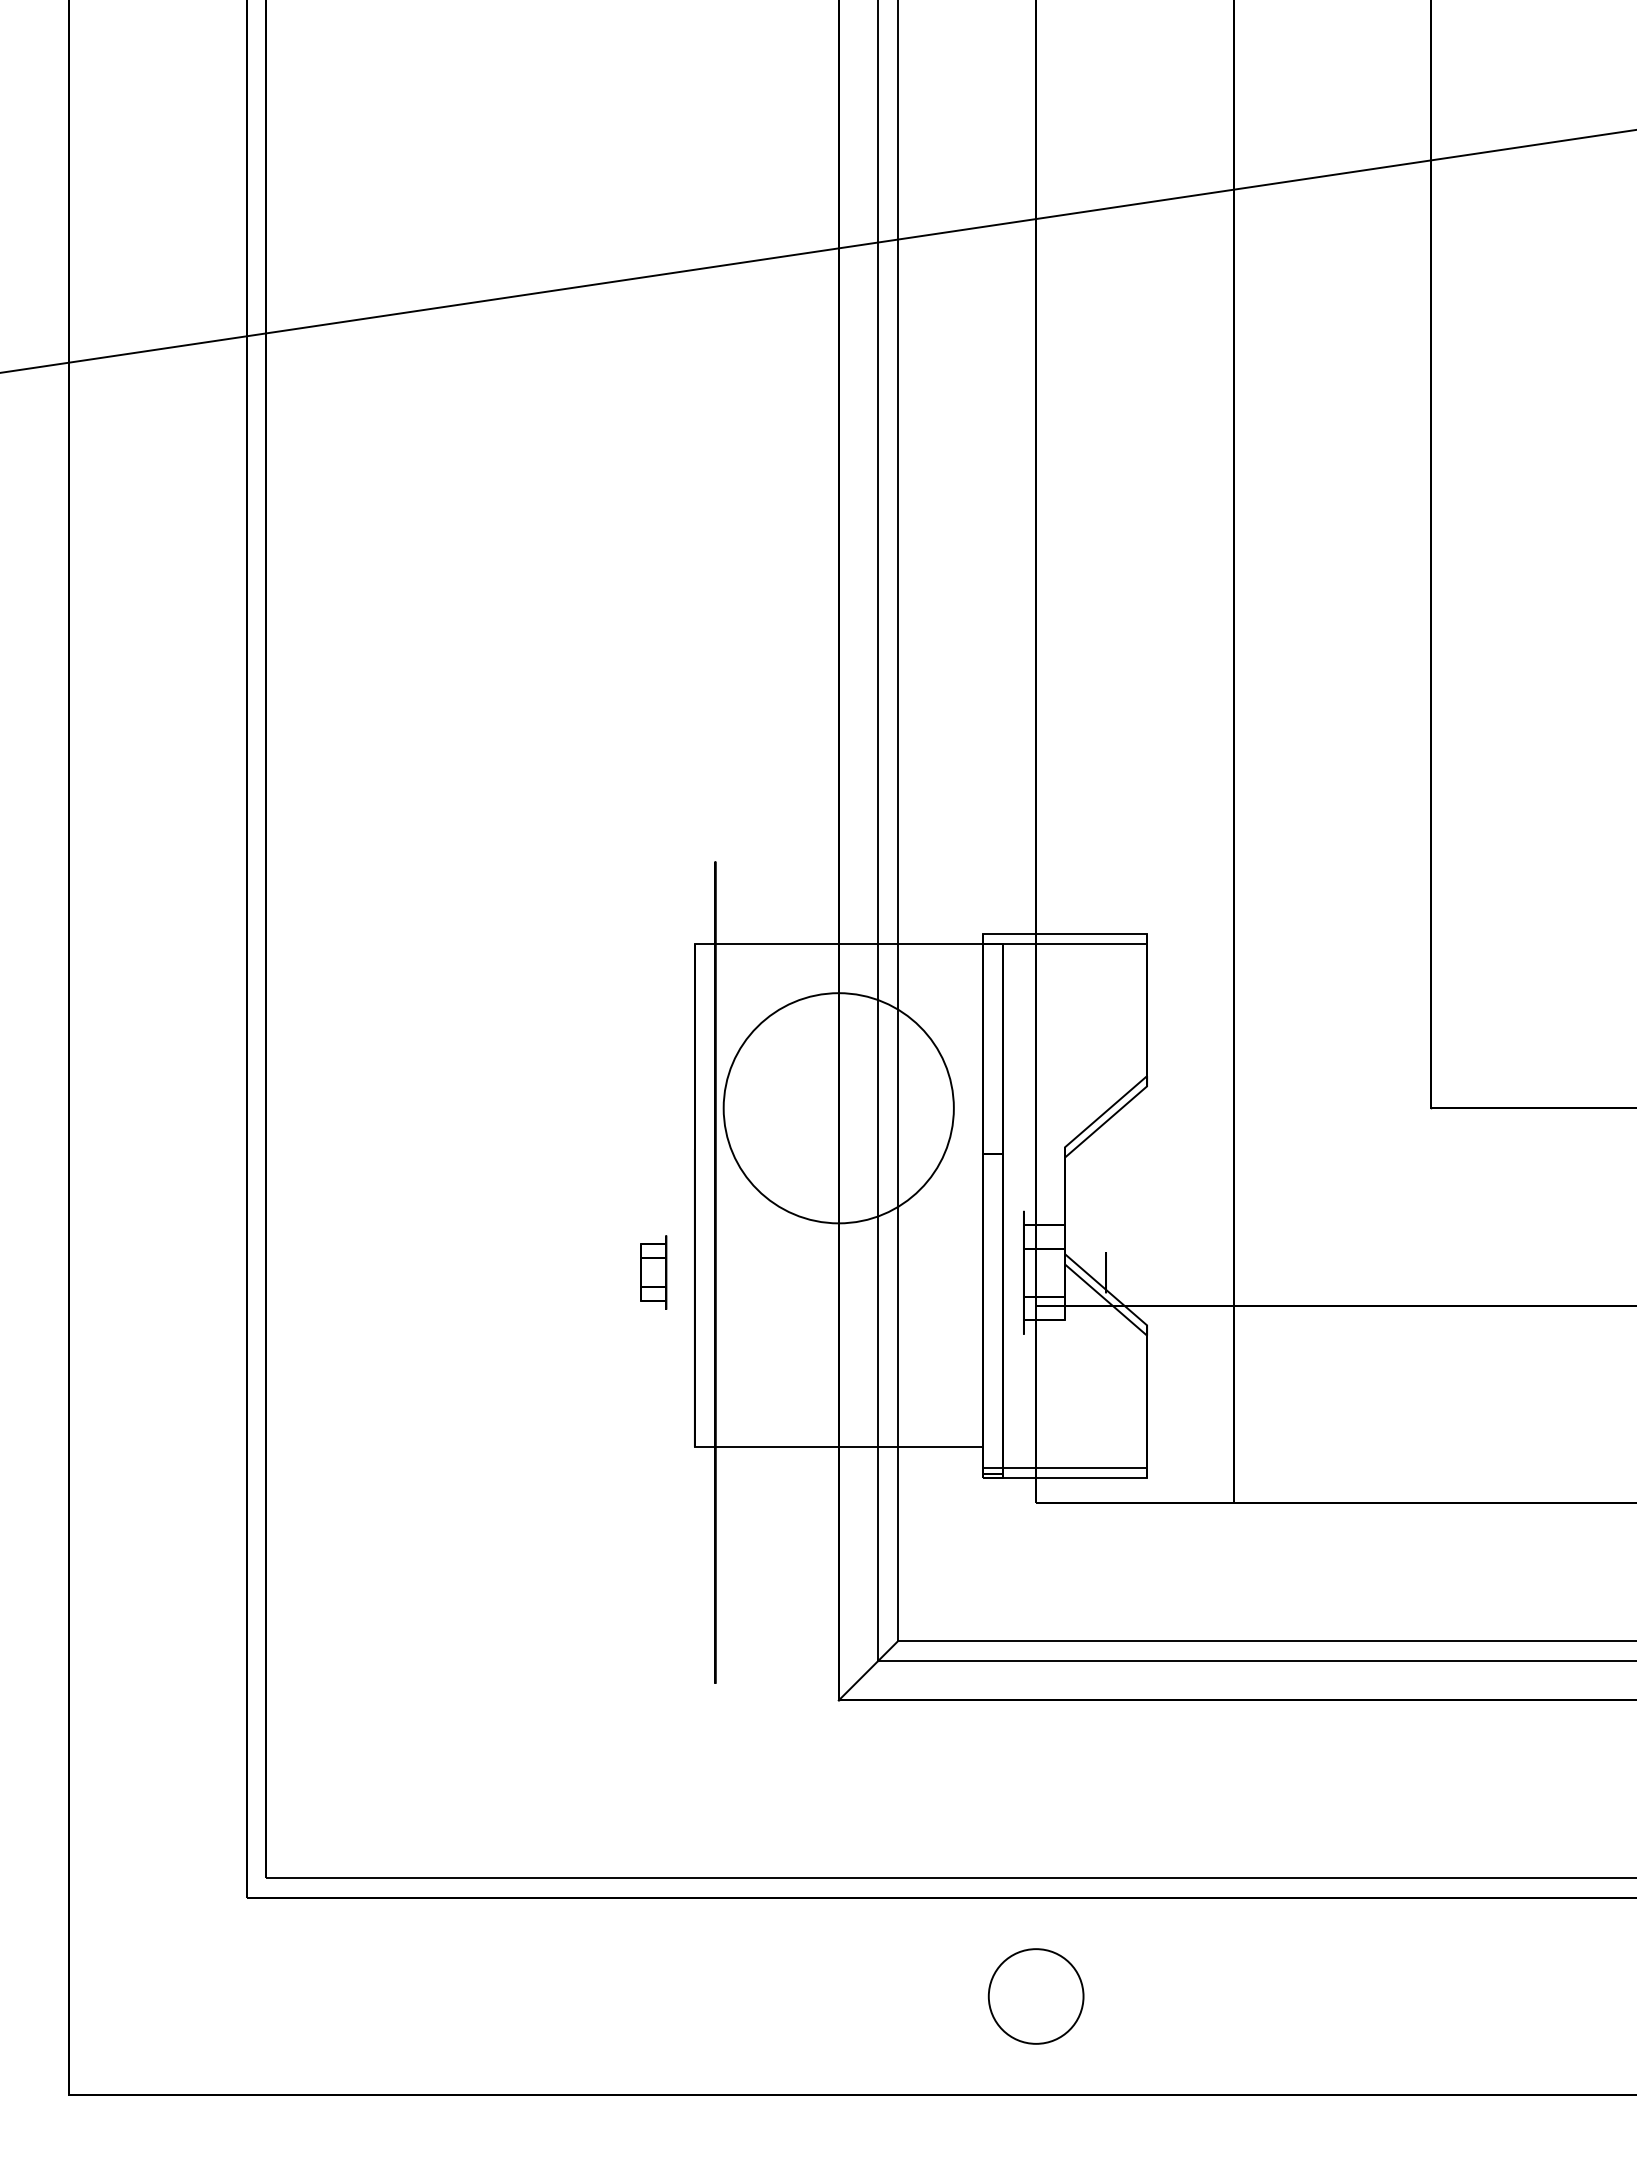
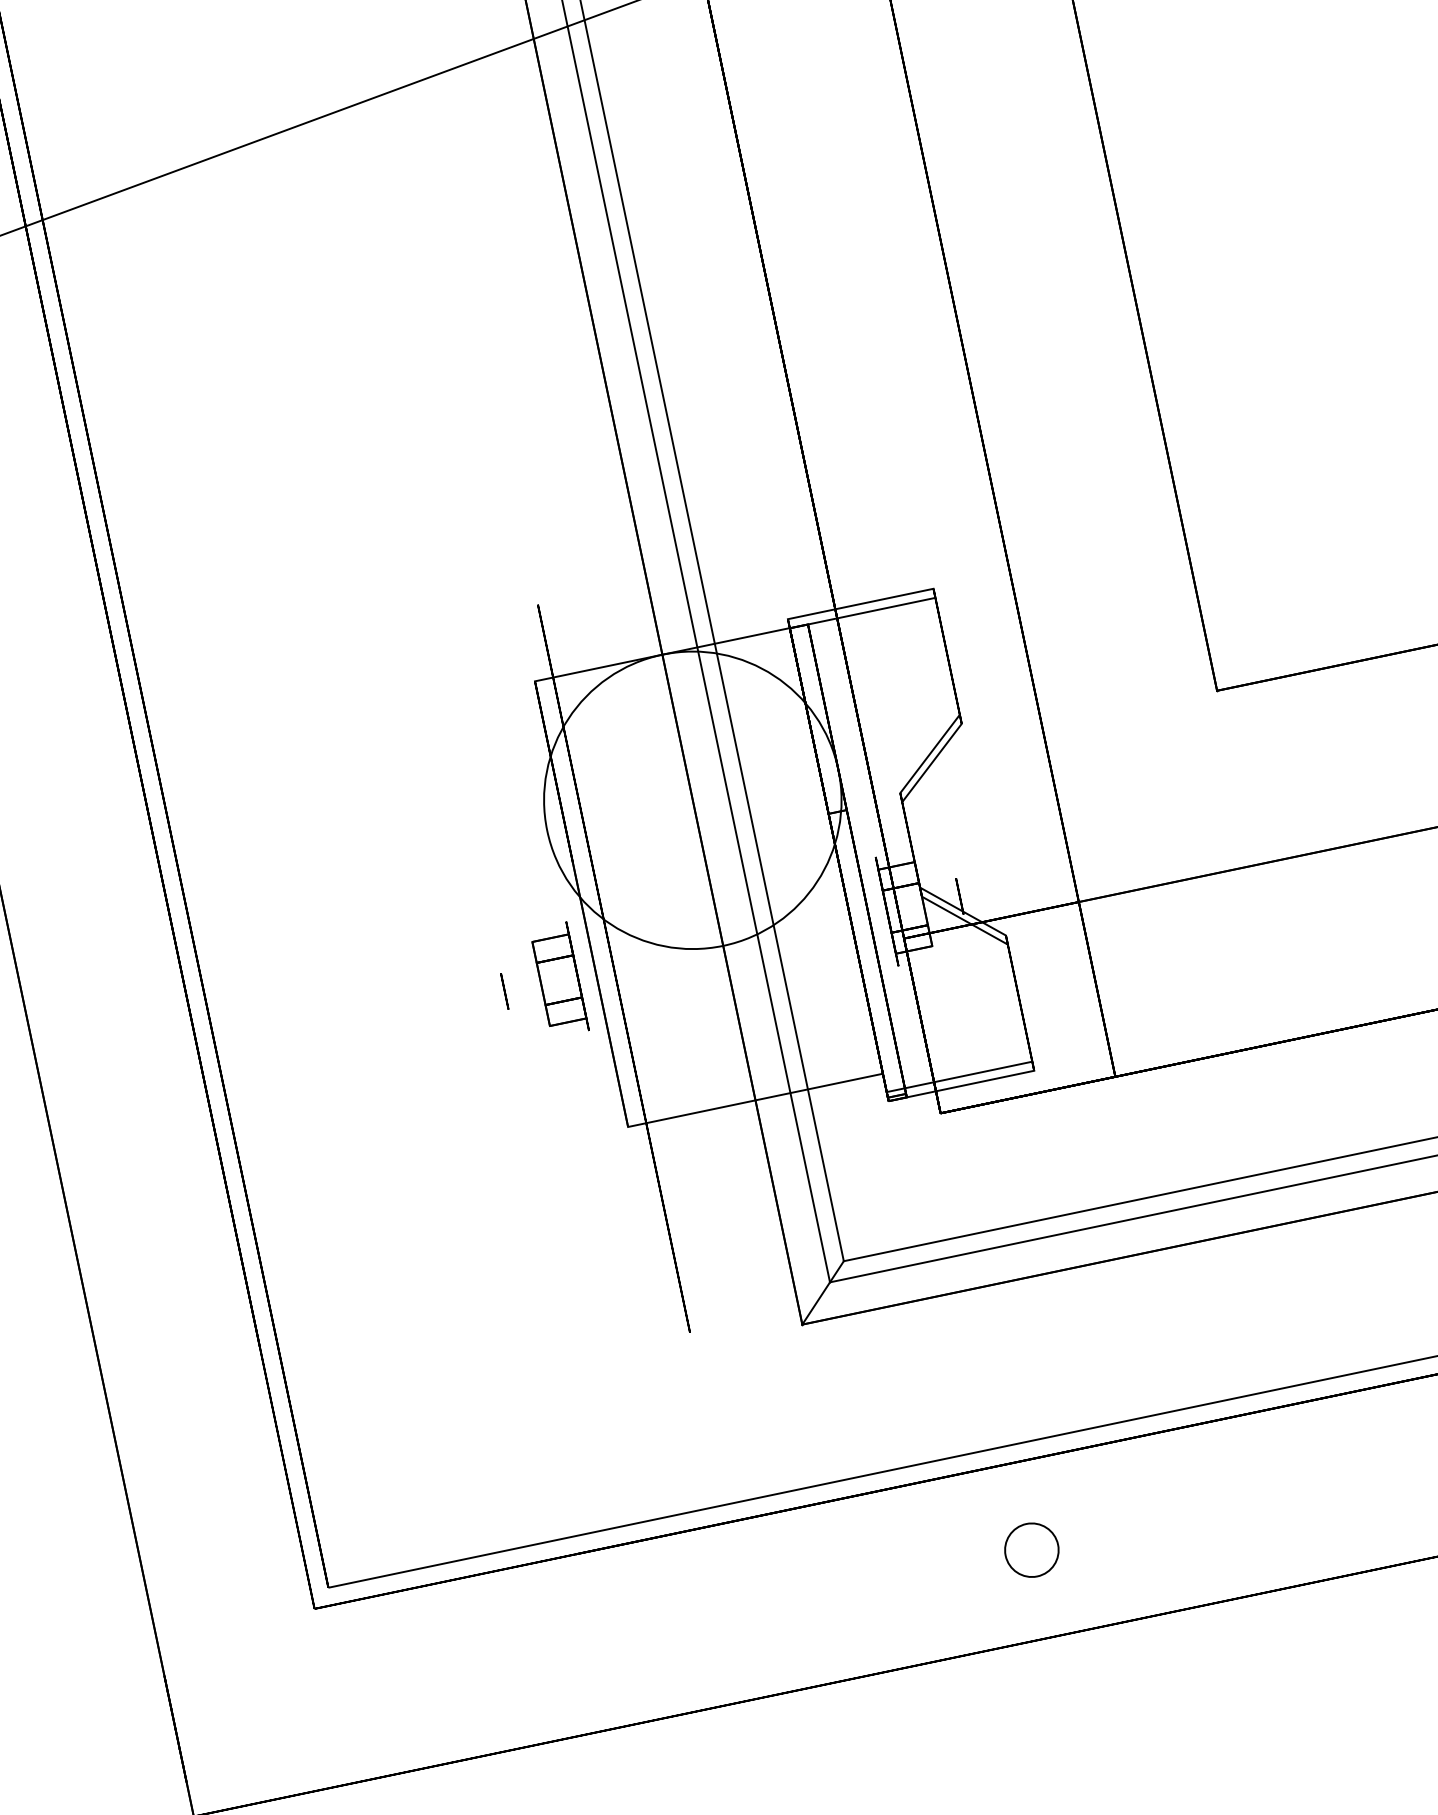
circle: (838, 1107) -> (692, 799), size x1.43
circle: (591, 1272) -> (504, 991), added
part: (653, 1272) -> (559, 979), size x1.67
circle: (1035, 1996) -> (1031, 1550), size x0.62

